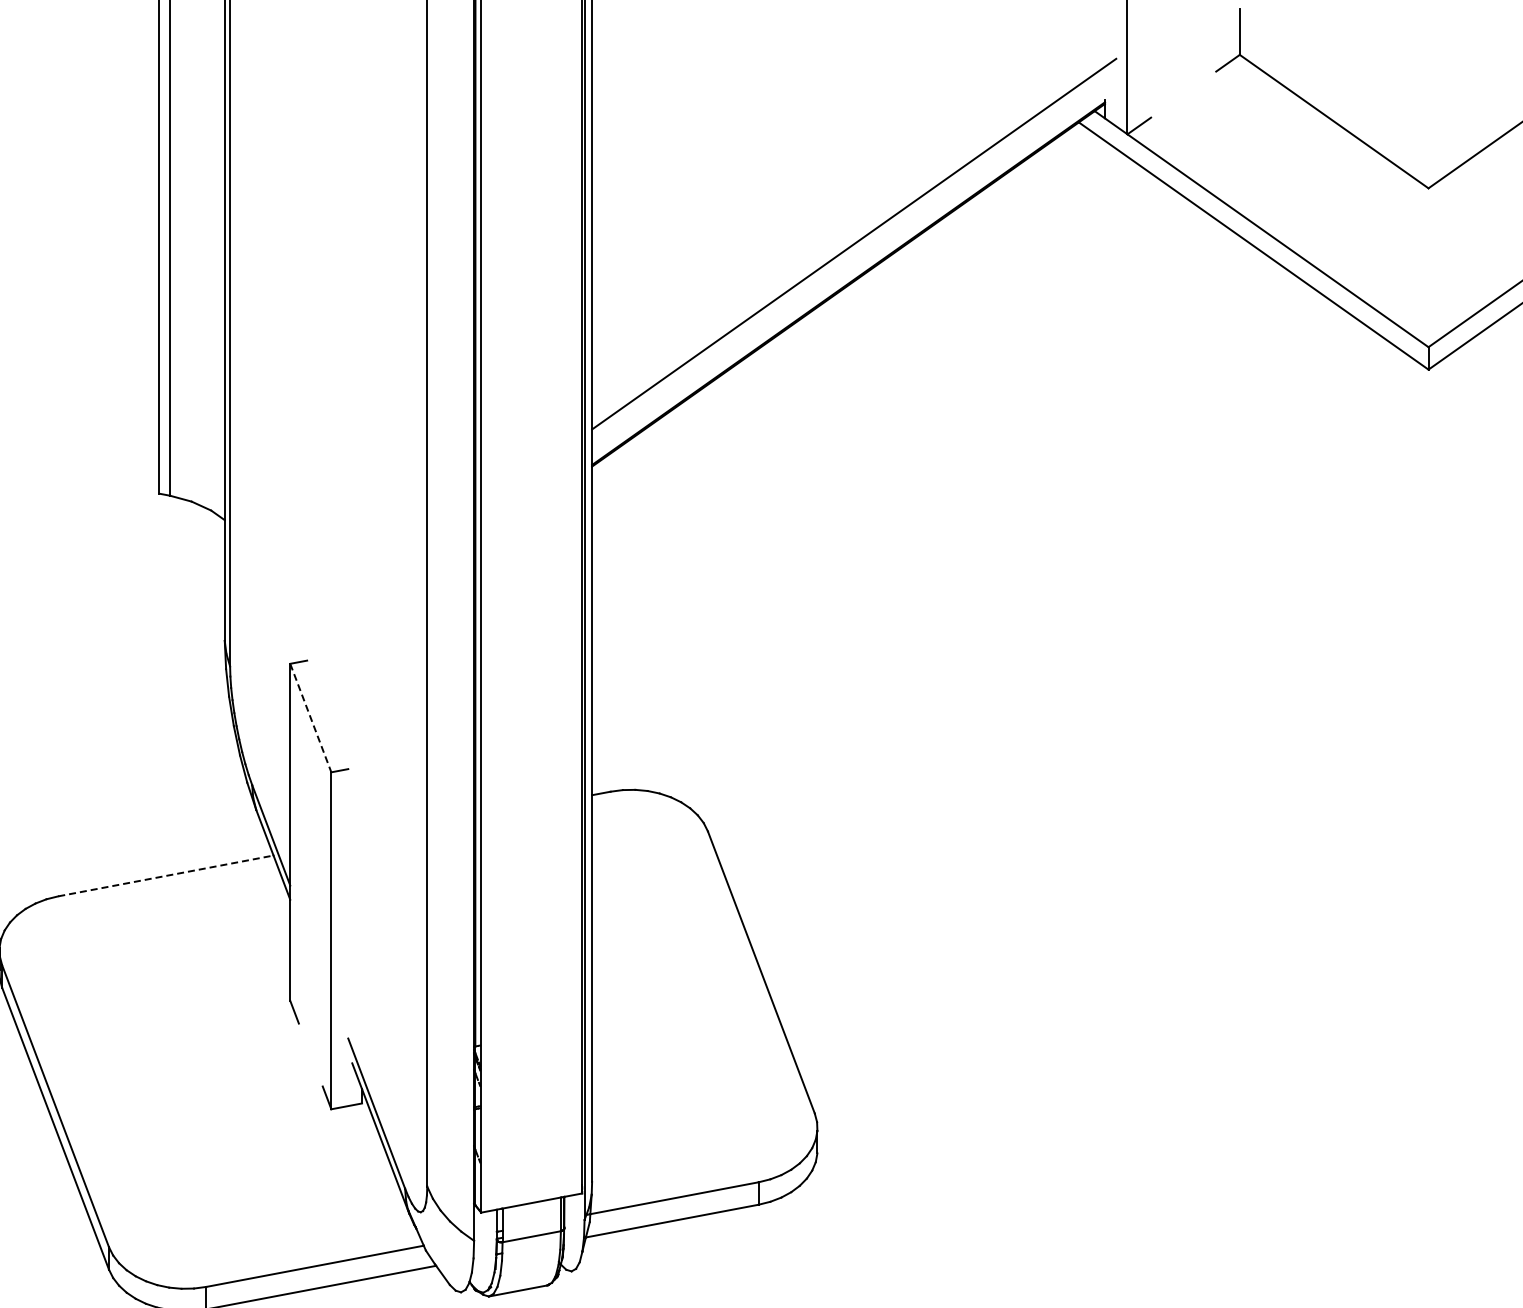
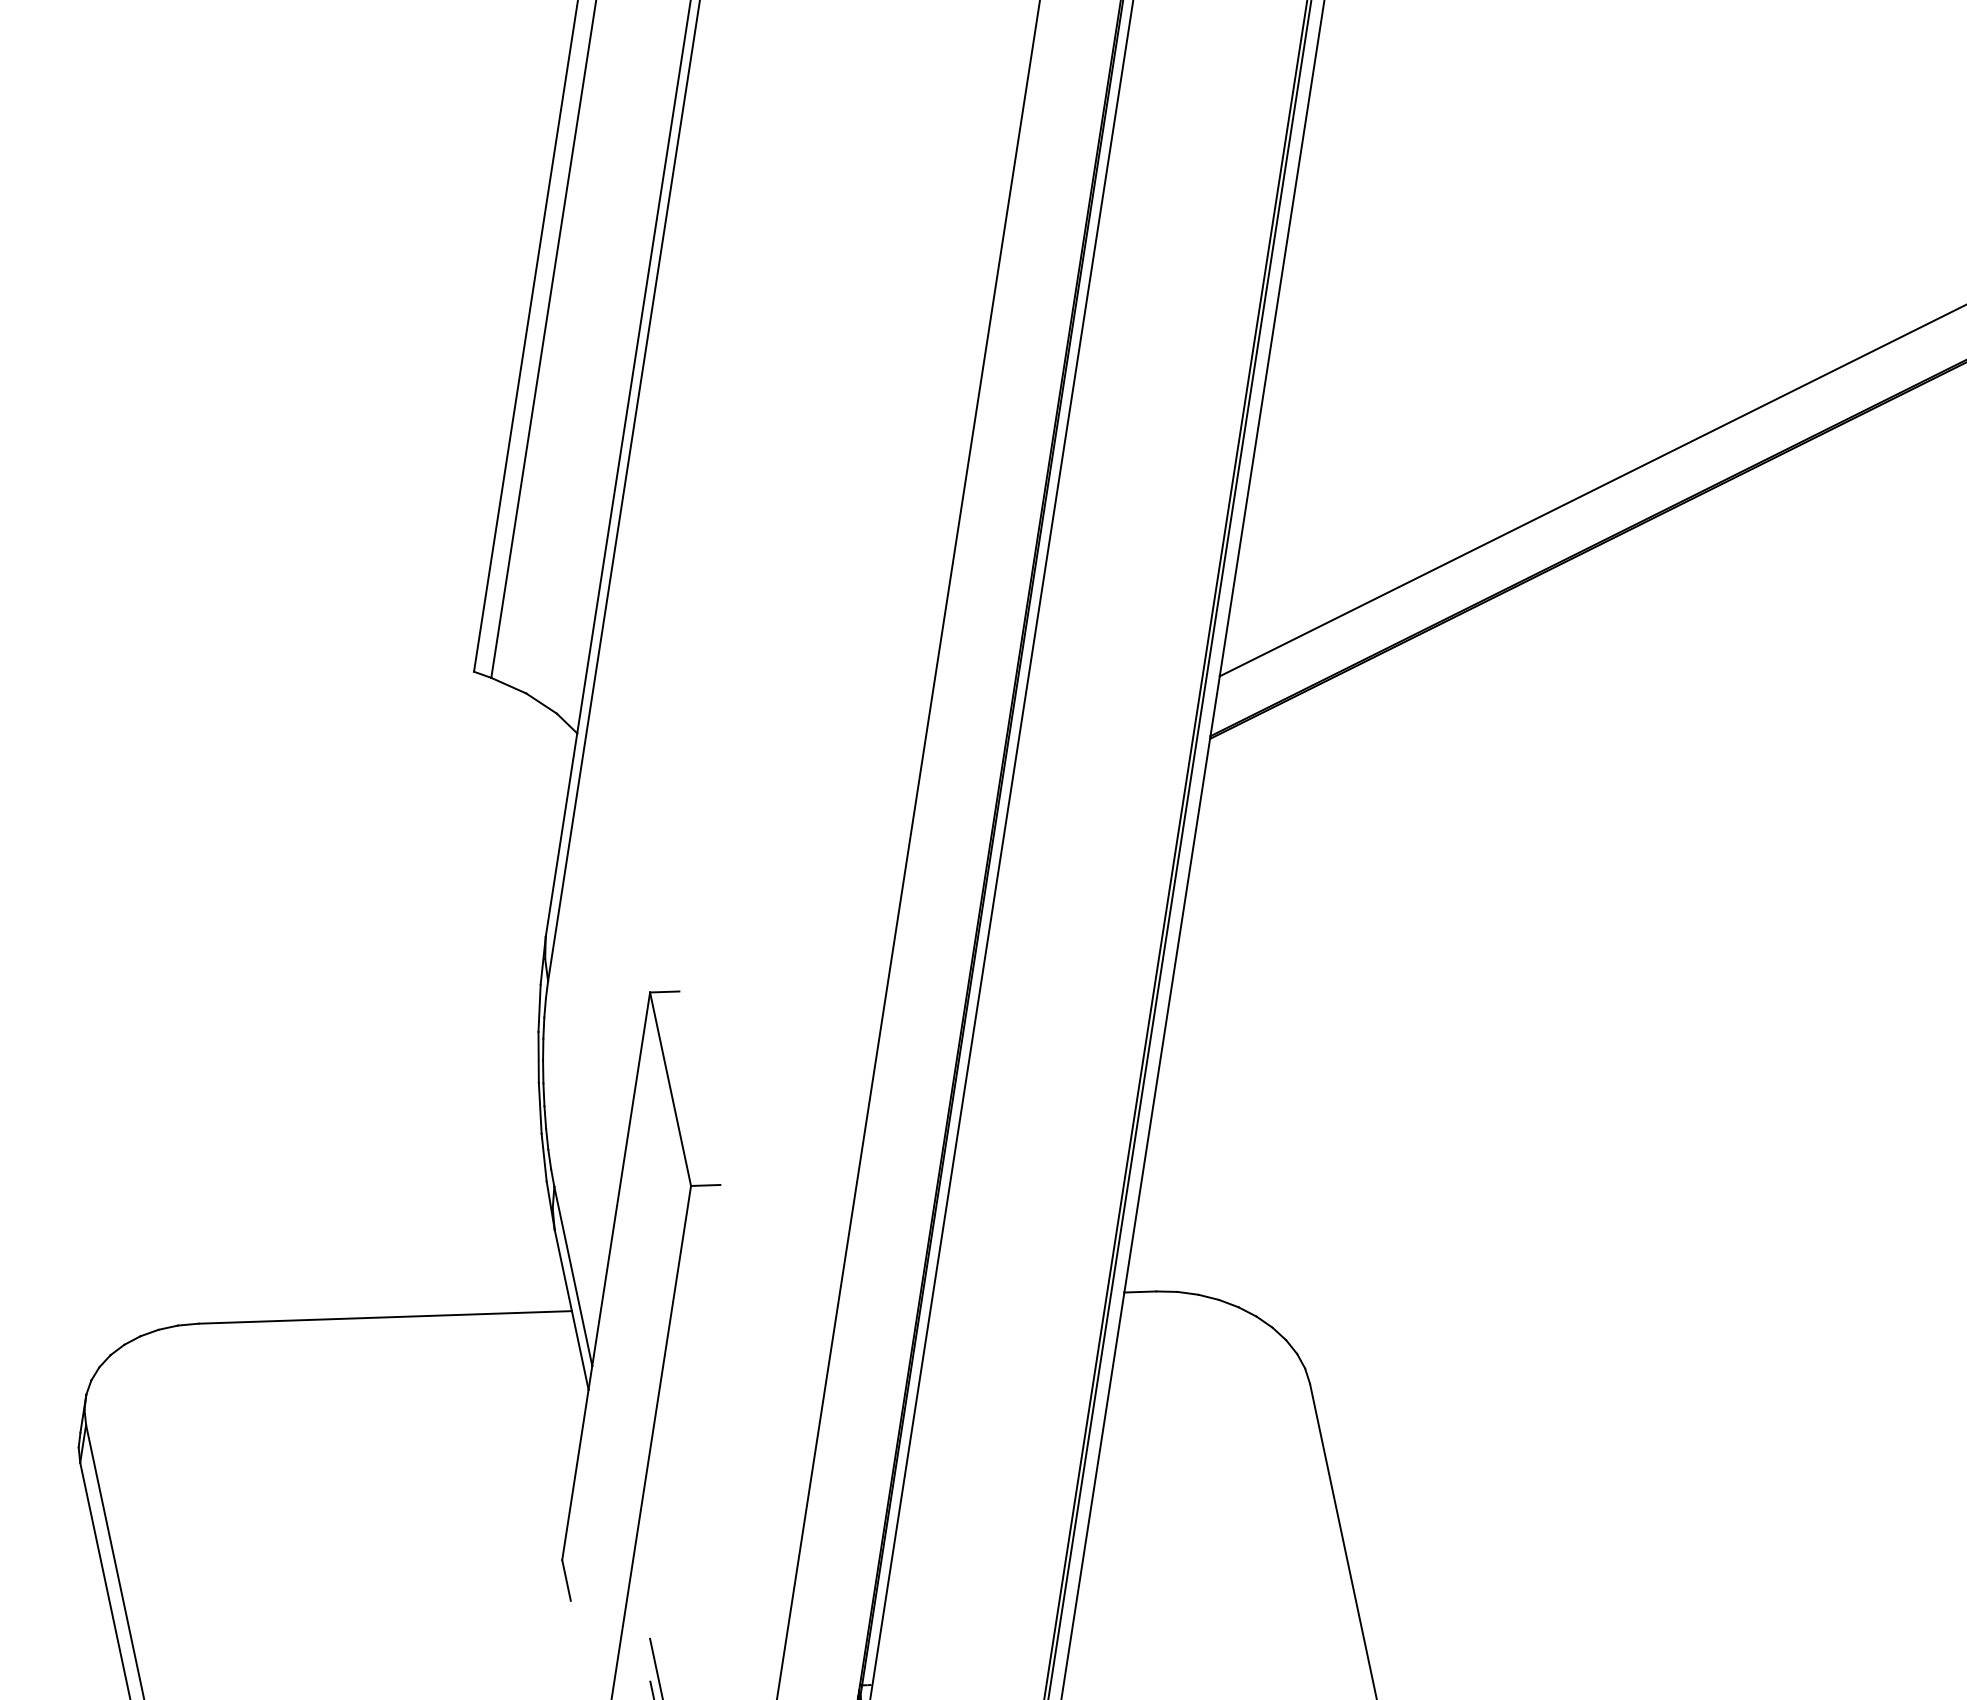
line: (310, 718) -> (669, 1089), dashed -> solid
line: (165, 875) -> (384, 1316), dashed -> solid

